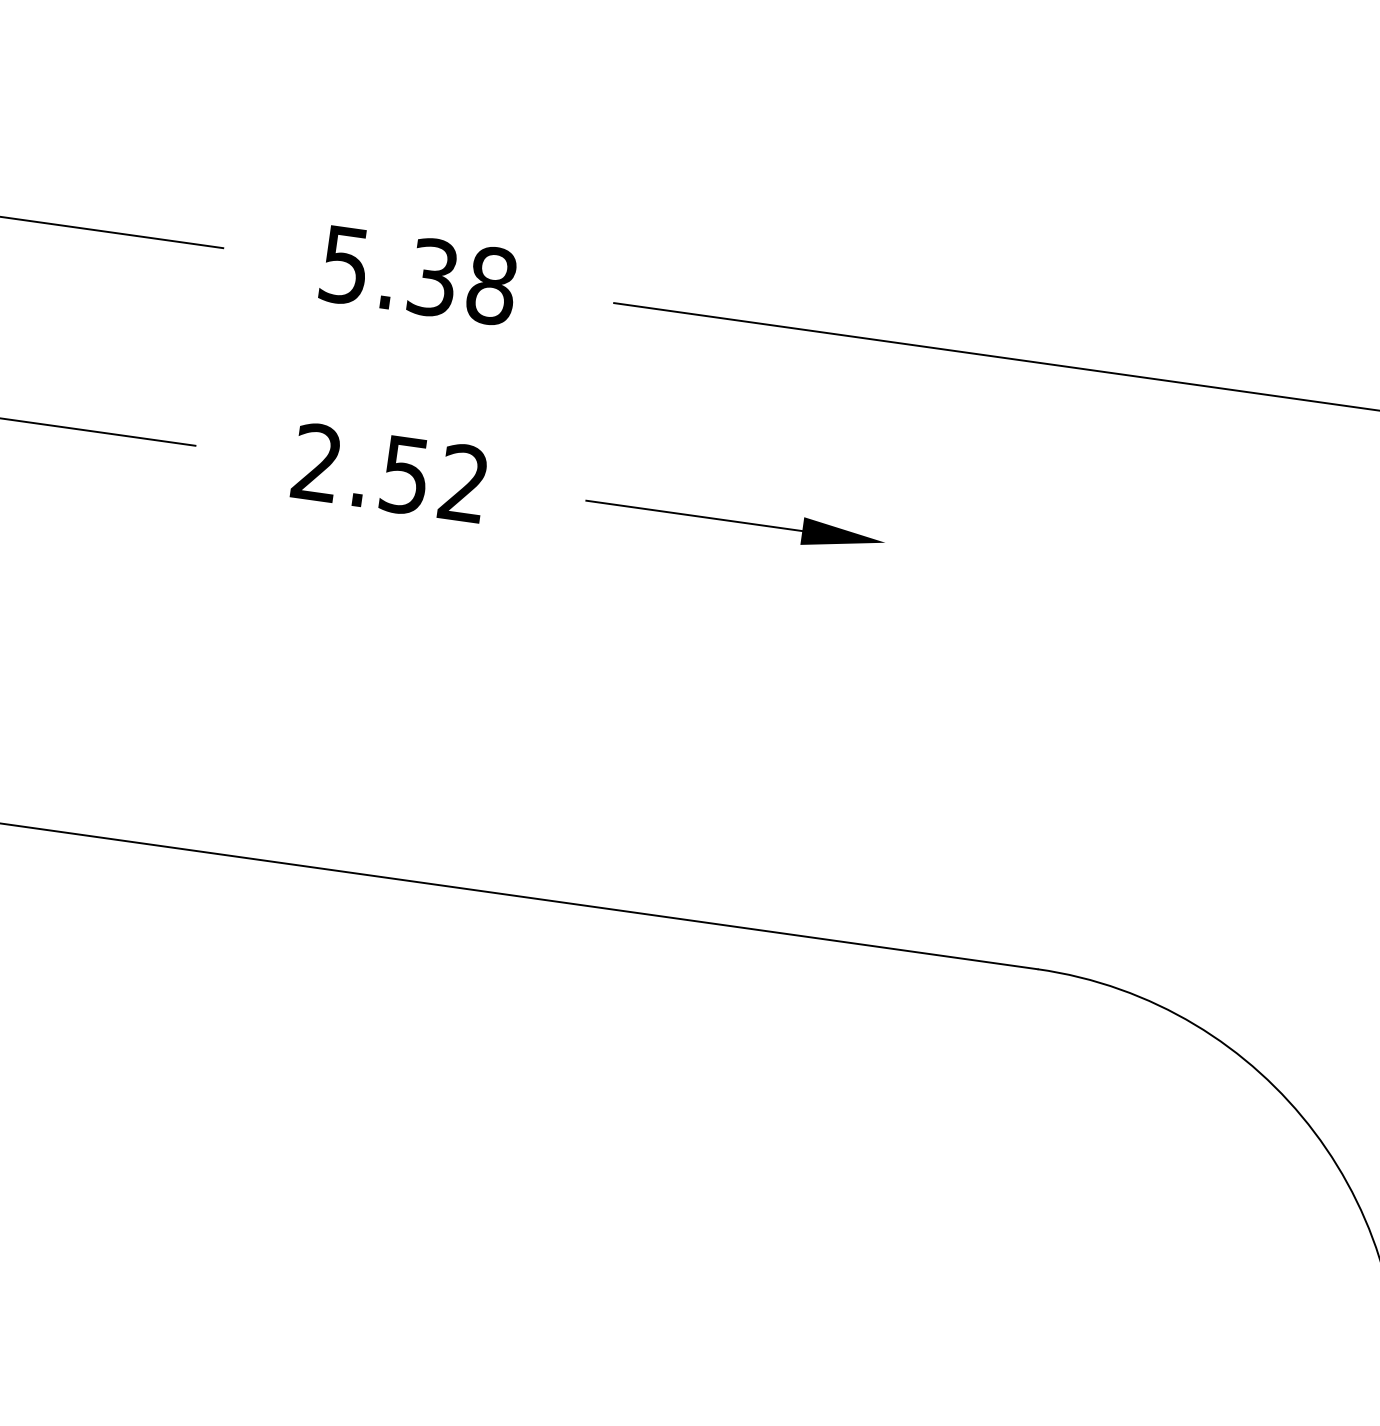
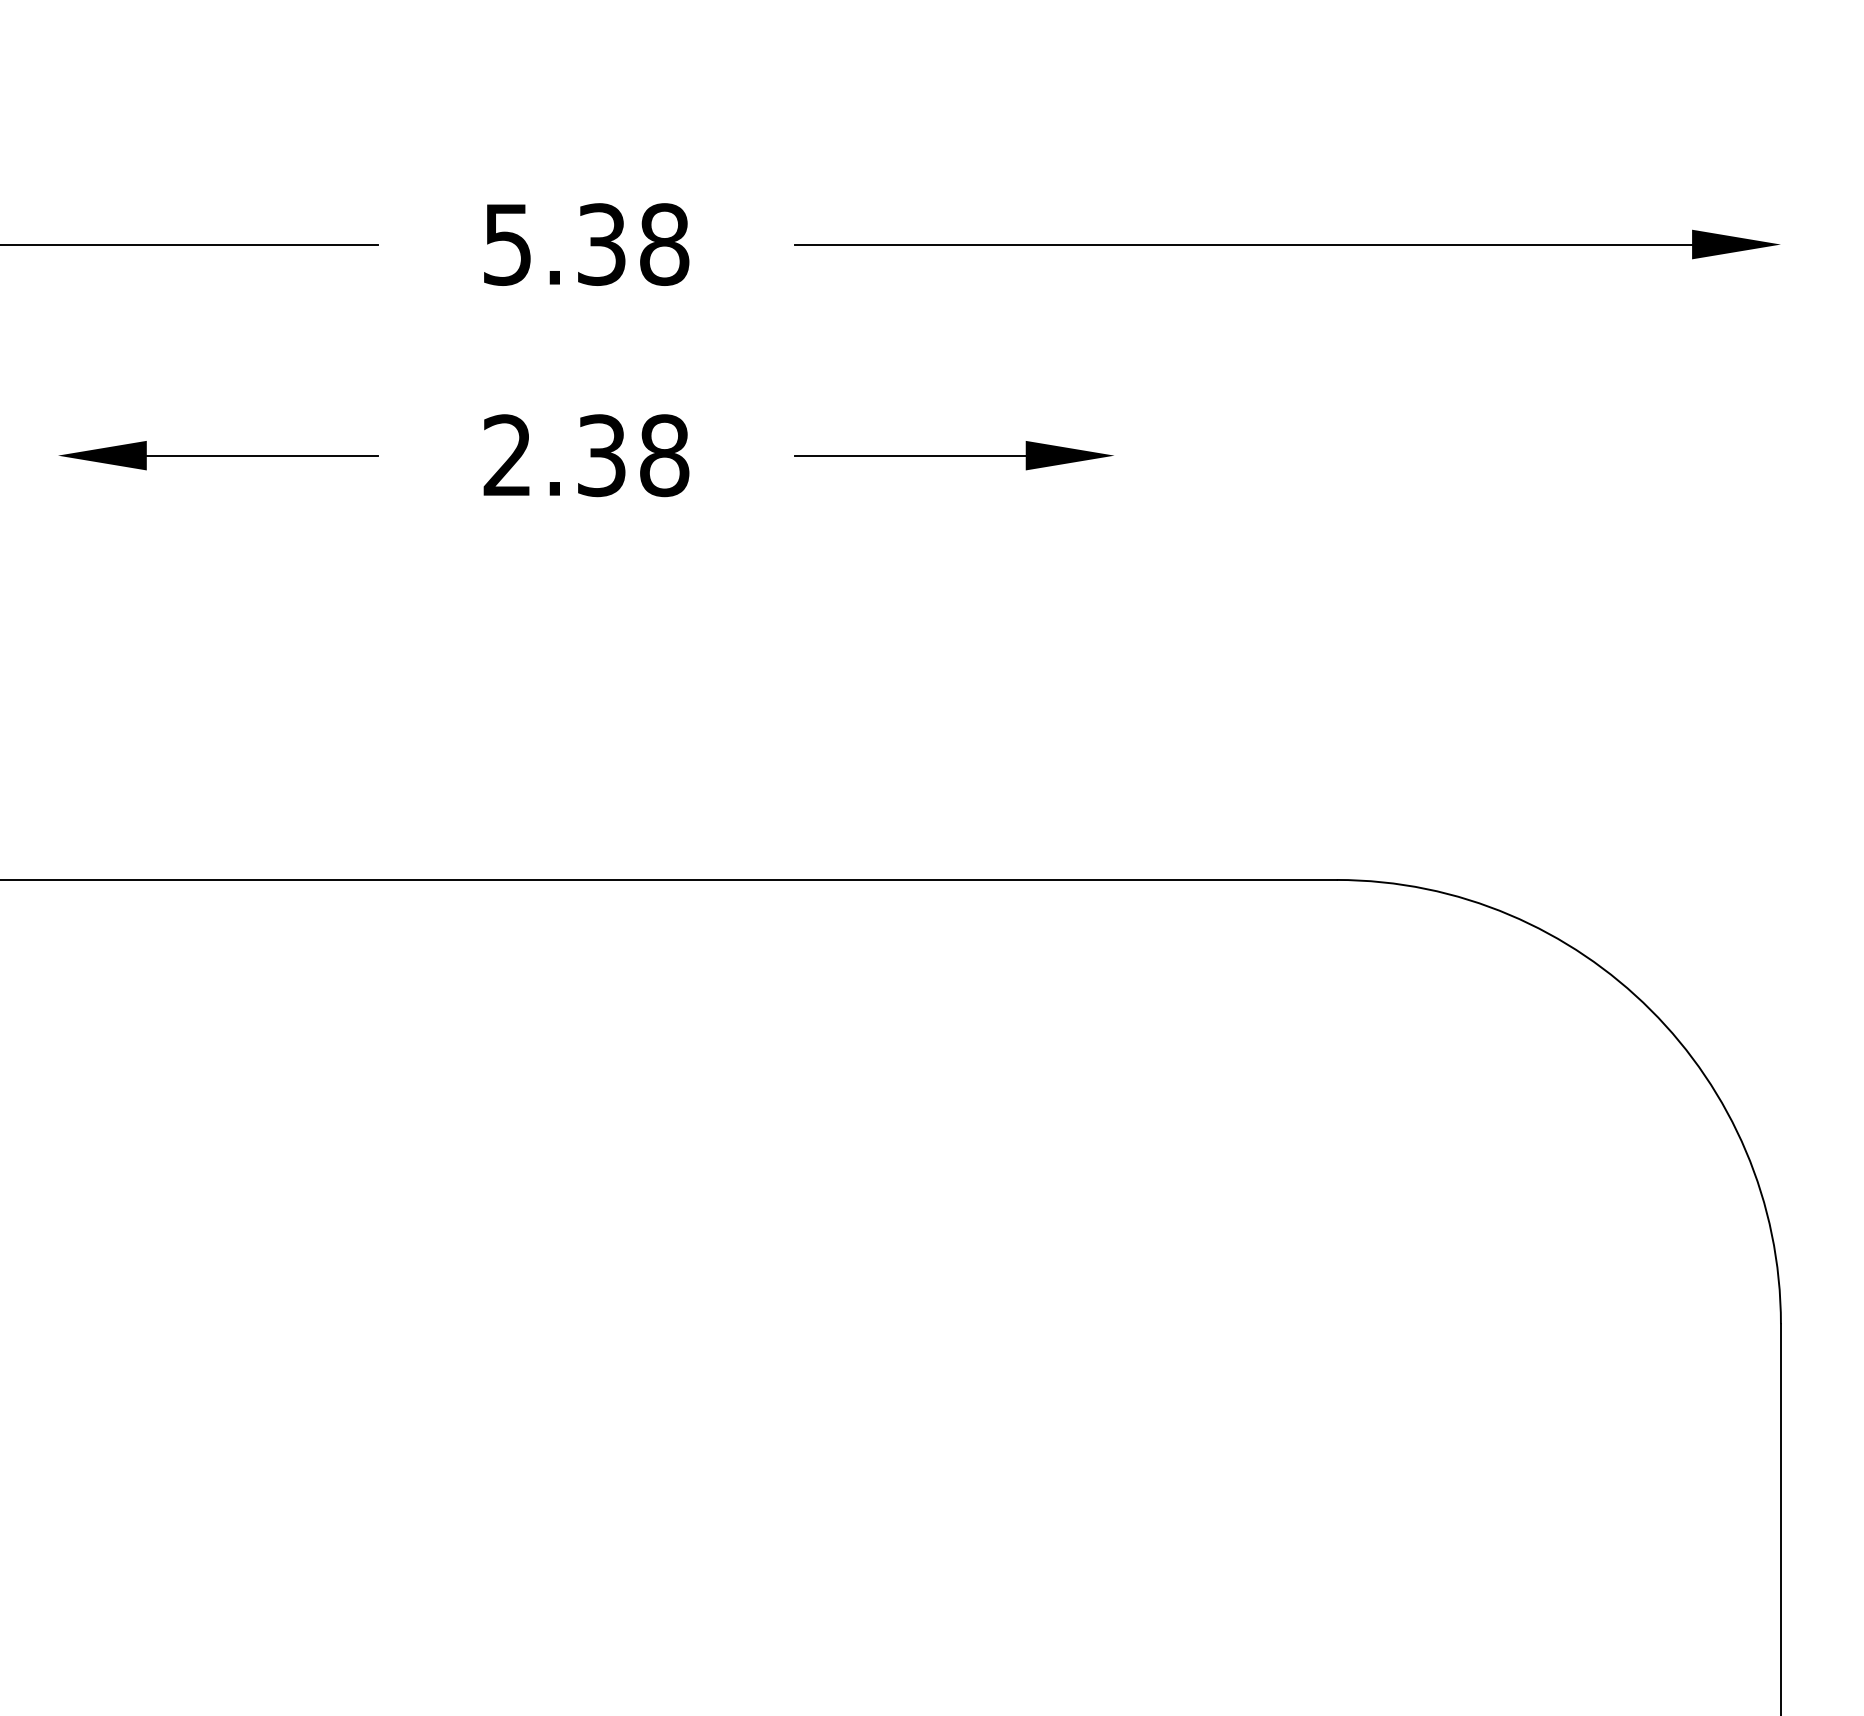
text: (435, 479) -> (633, 455), 2.52 -> 2.38

